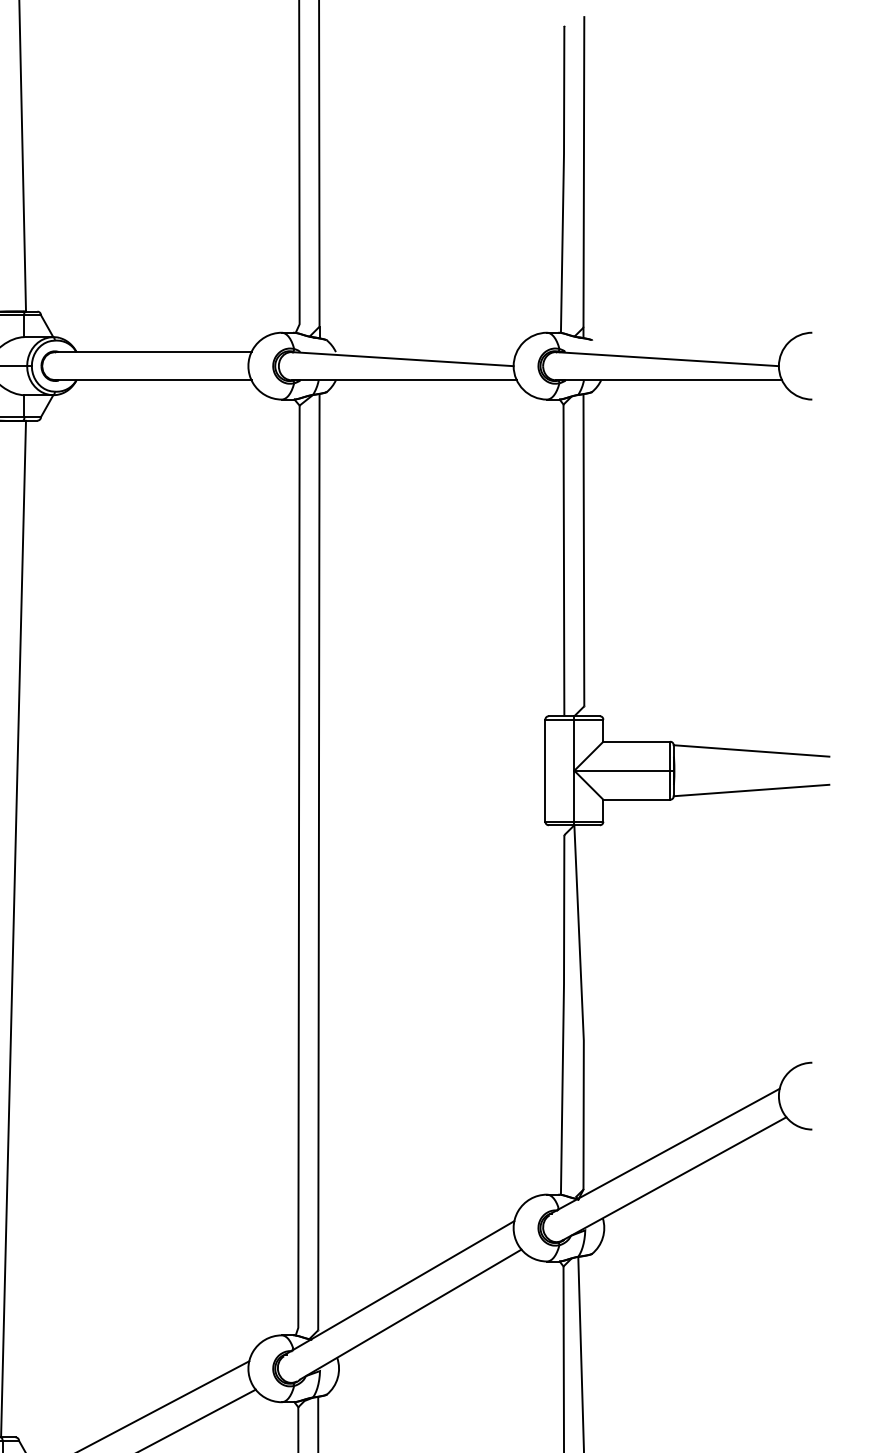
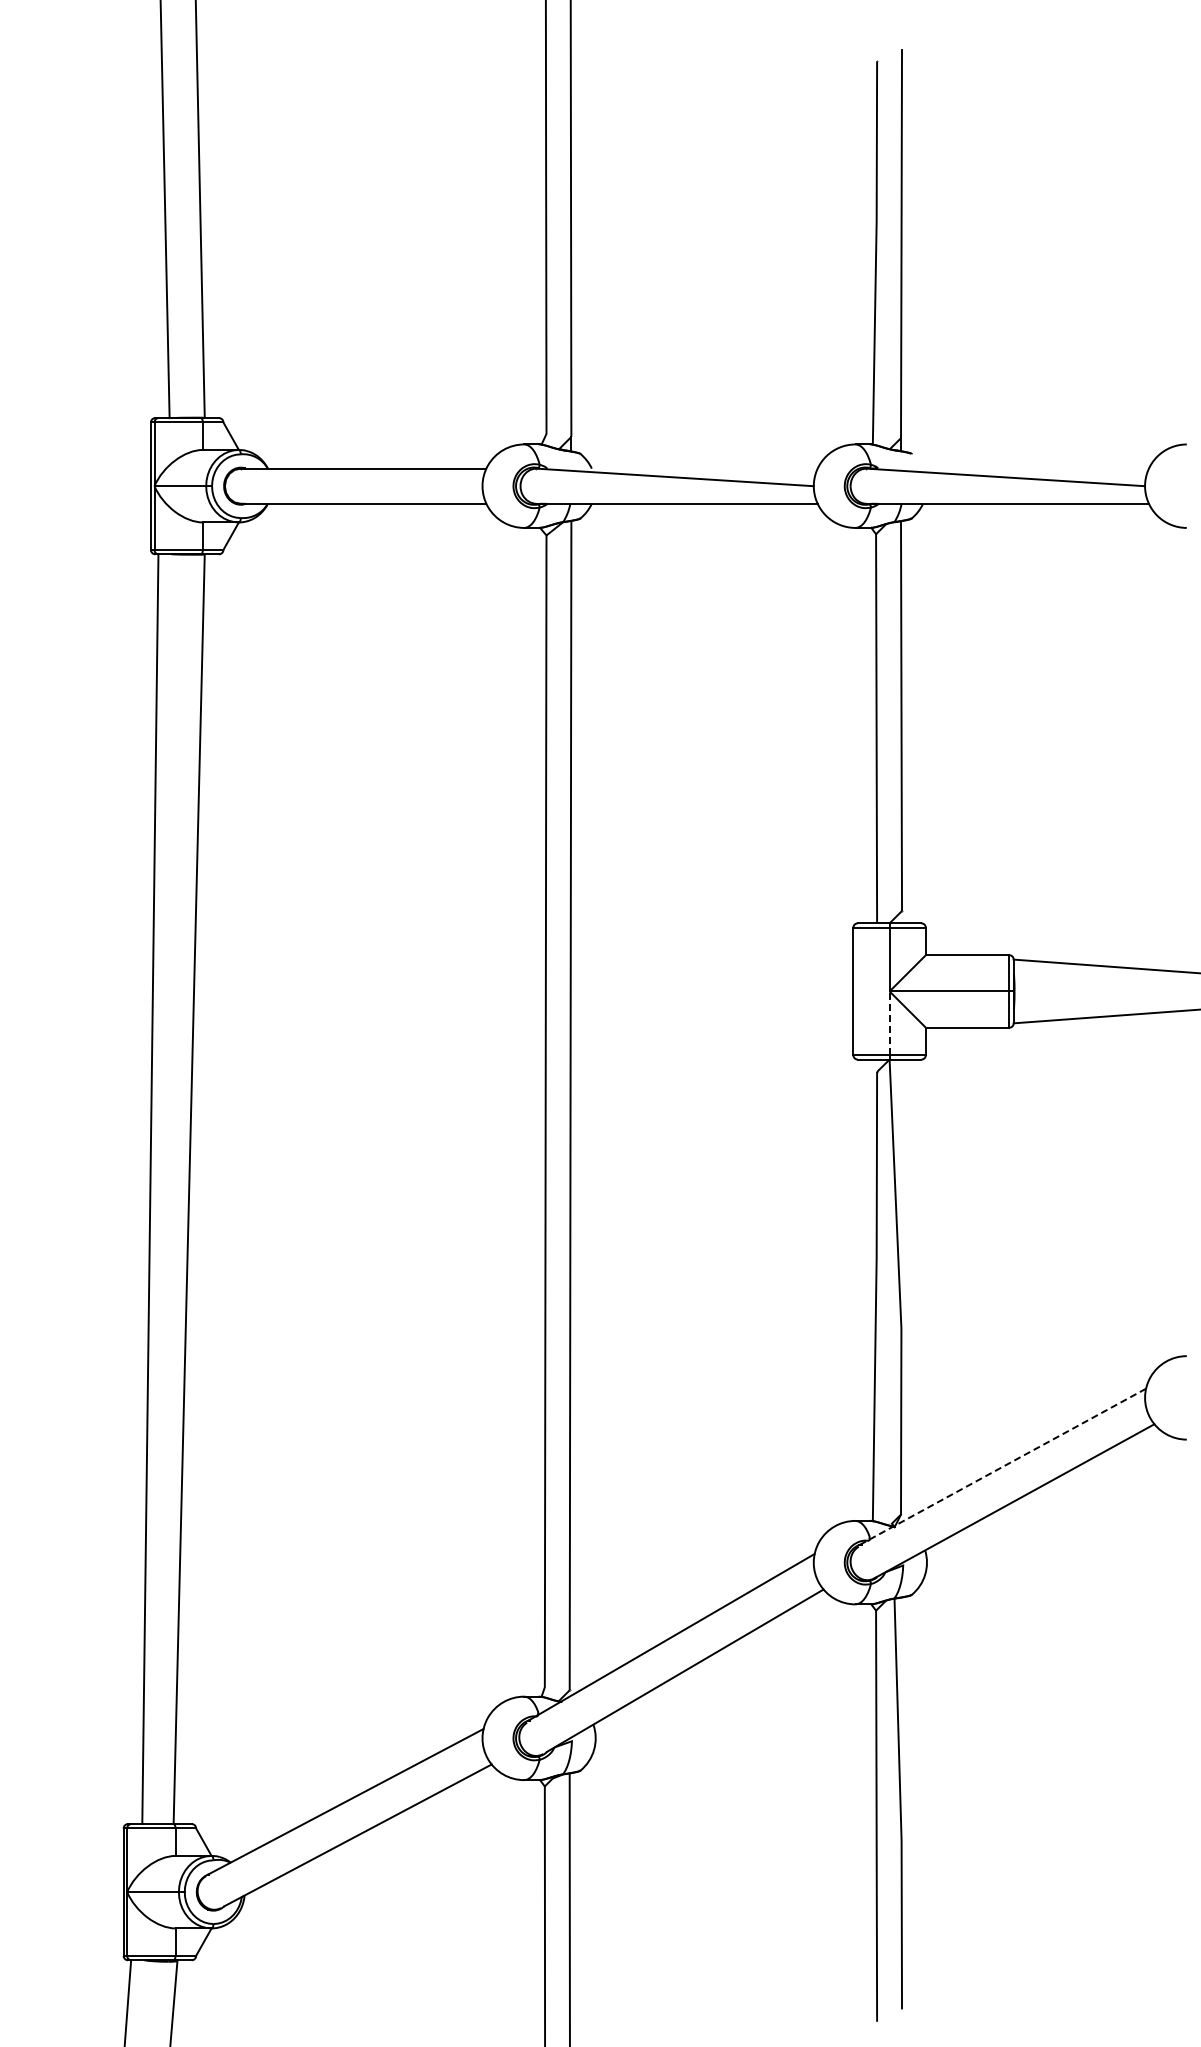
line: (574, 796) -> (889, 1023), solid -> dashed
line: (664, 1151) -> (1002, 1467), solid -> dashed

